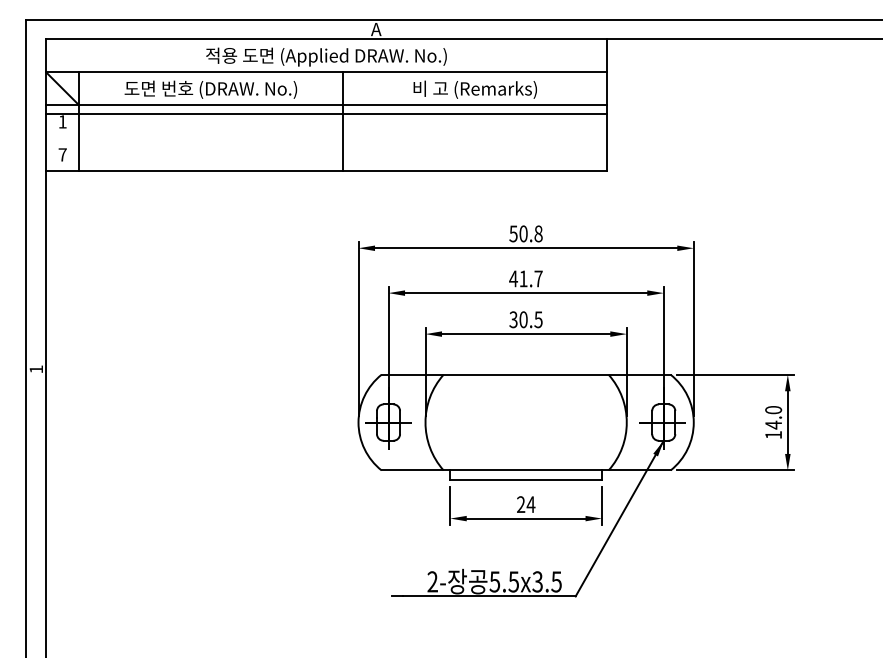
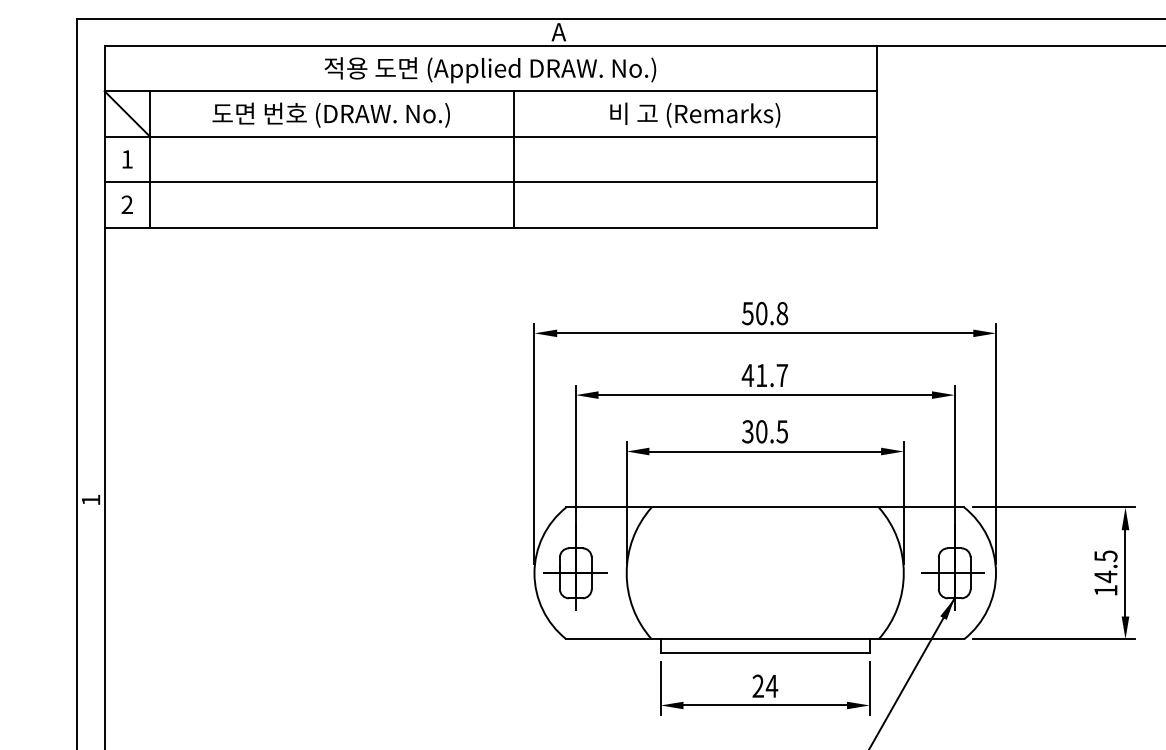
line: (326, 114) -> (490, 182), moved
text: (62, 154) -> (126, 204), 7 -> 2
text: (773, 410) -> (1105, 556), 14.0 -> 14.5

